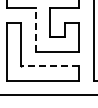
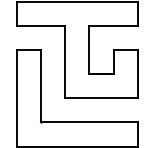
line: (35, 30) -> (64, 62), dashed -> solid
line: (50, 66) -> (89, 122), dashed -> solid

